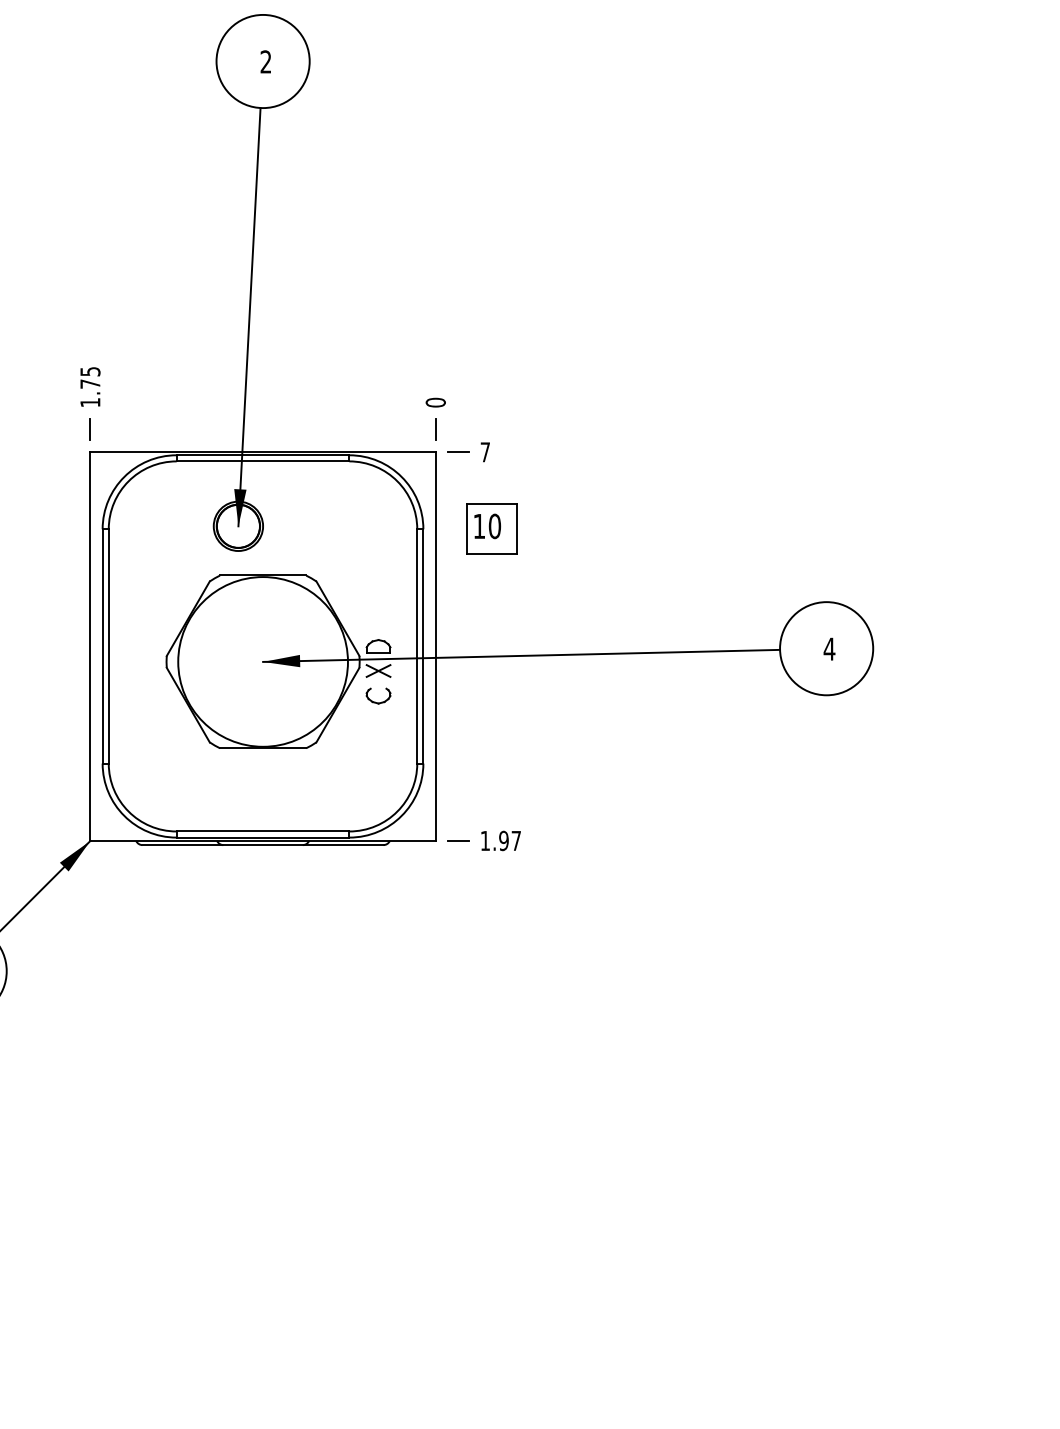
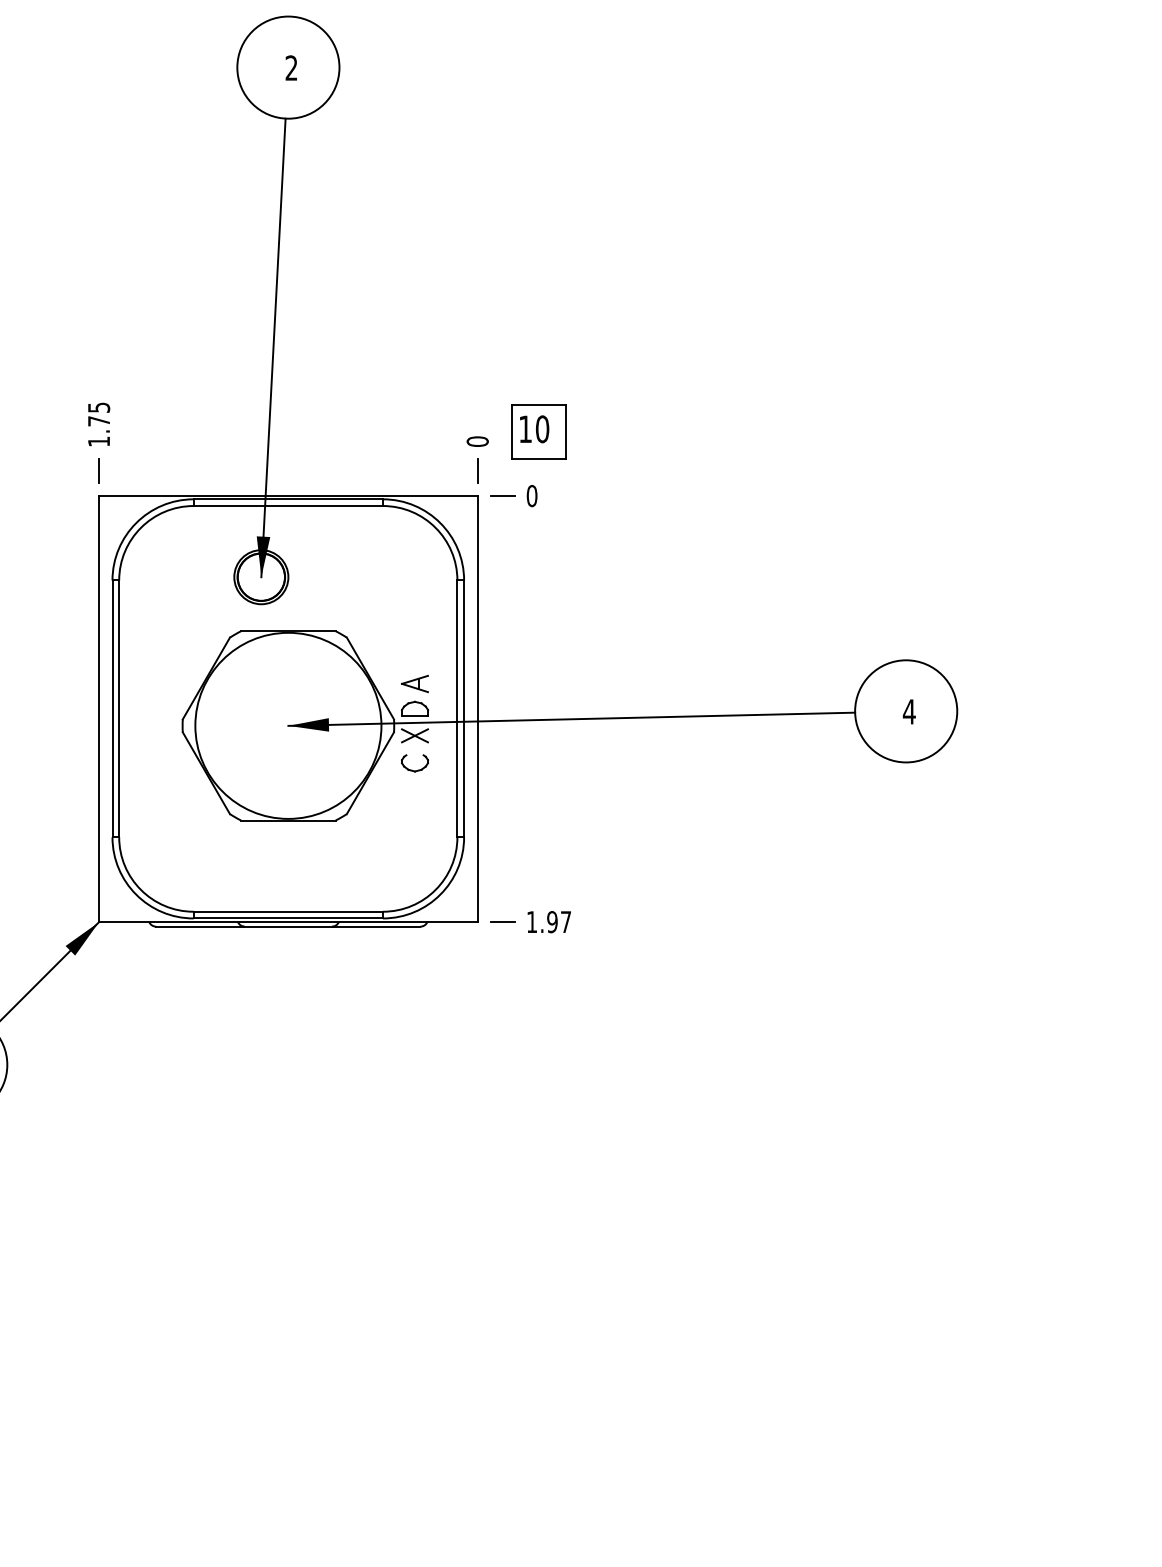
text: (485, 452) -> (532, 496), 7 -> 0
part: (491, 528) -> (538, 431), moved
part: (378, 623) -> (414, 683), added

